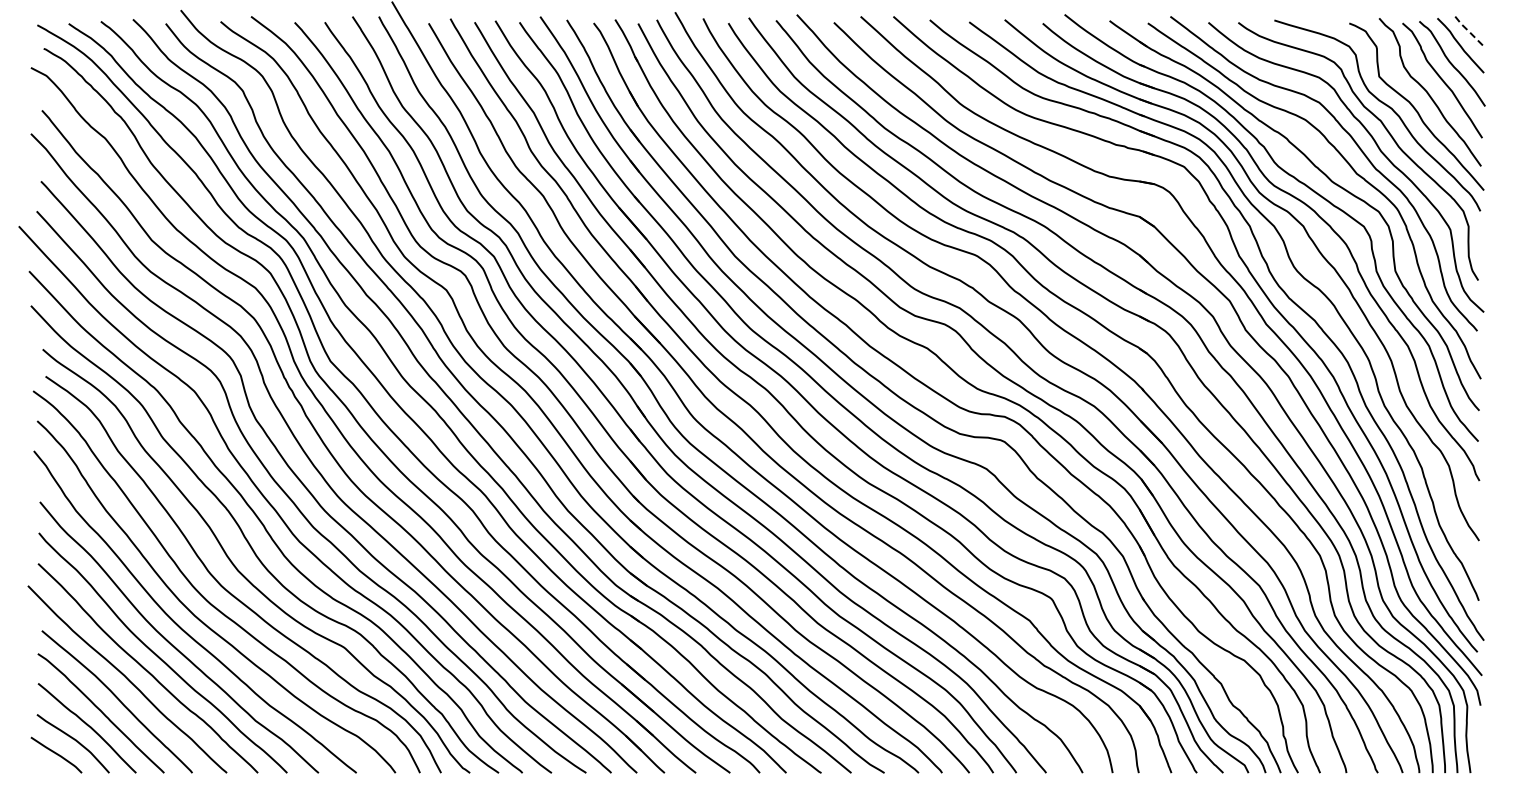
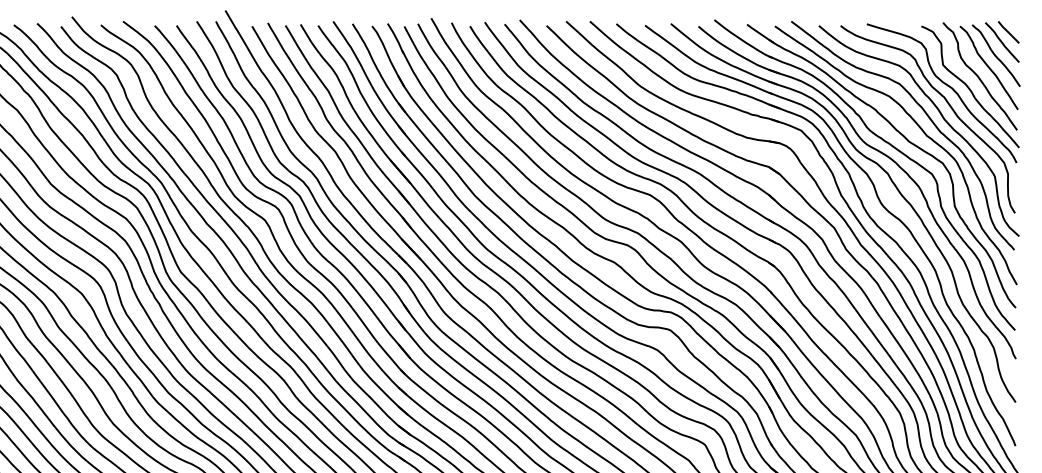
line: (1469, 31) -> (1008, 32), dashed -> solid

